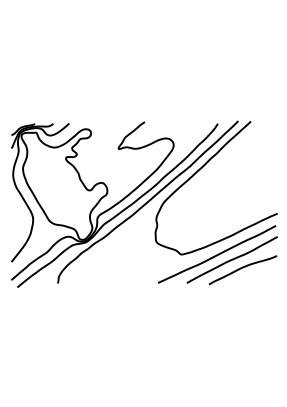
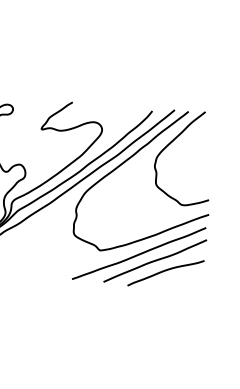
curve: (238, 151) -> (172, 143), added

